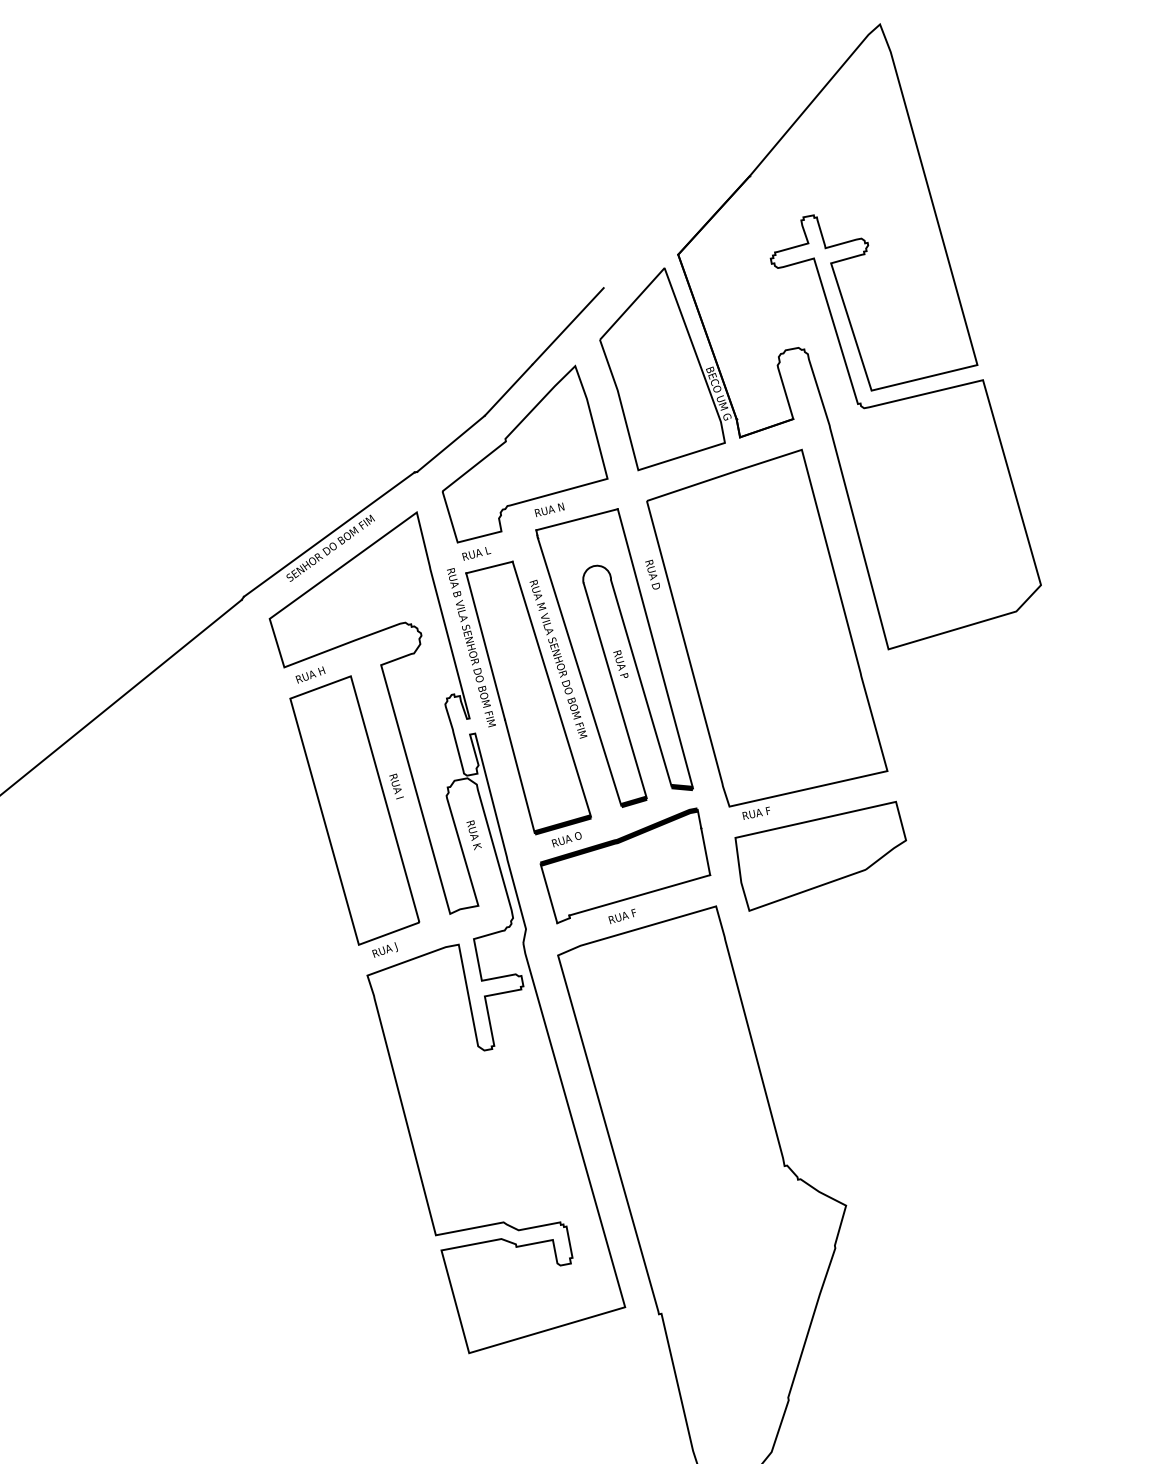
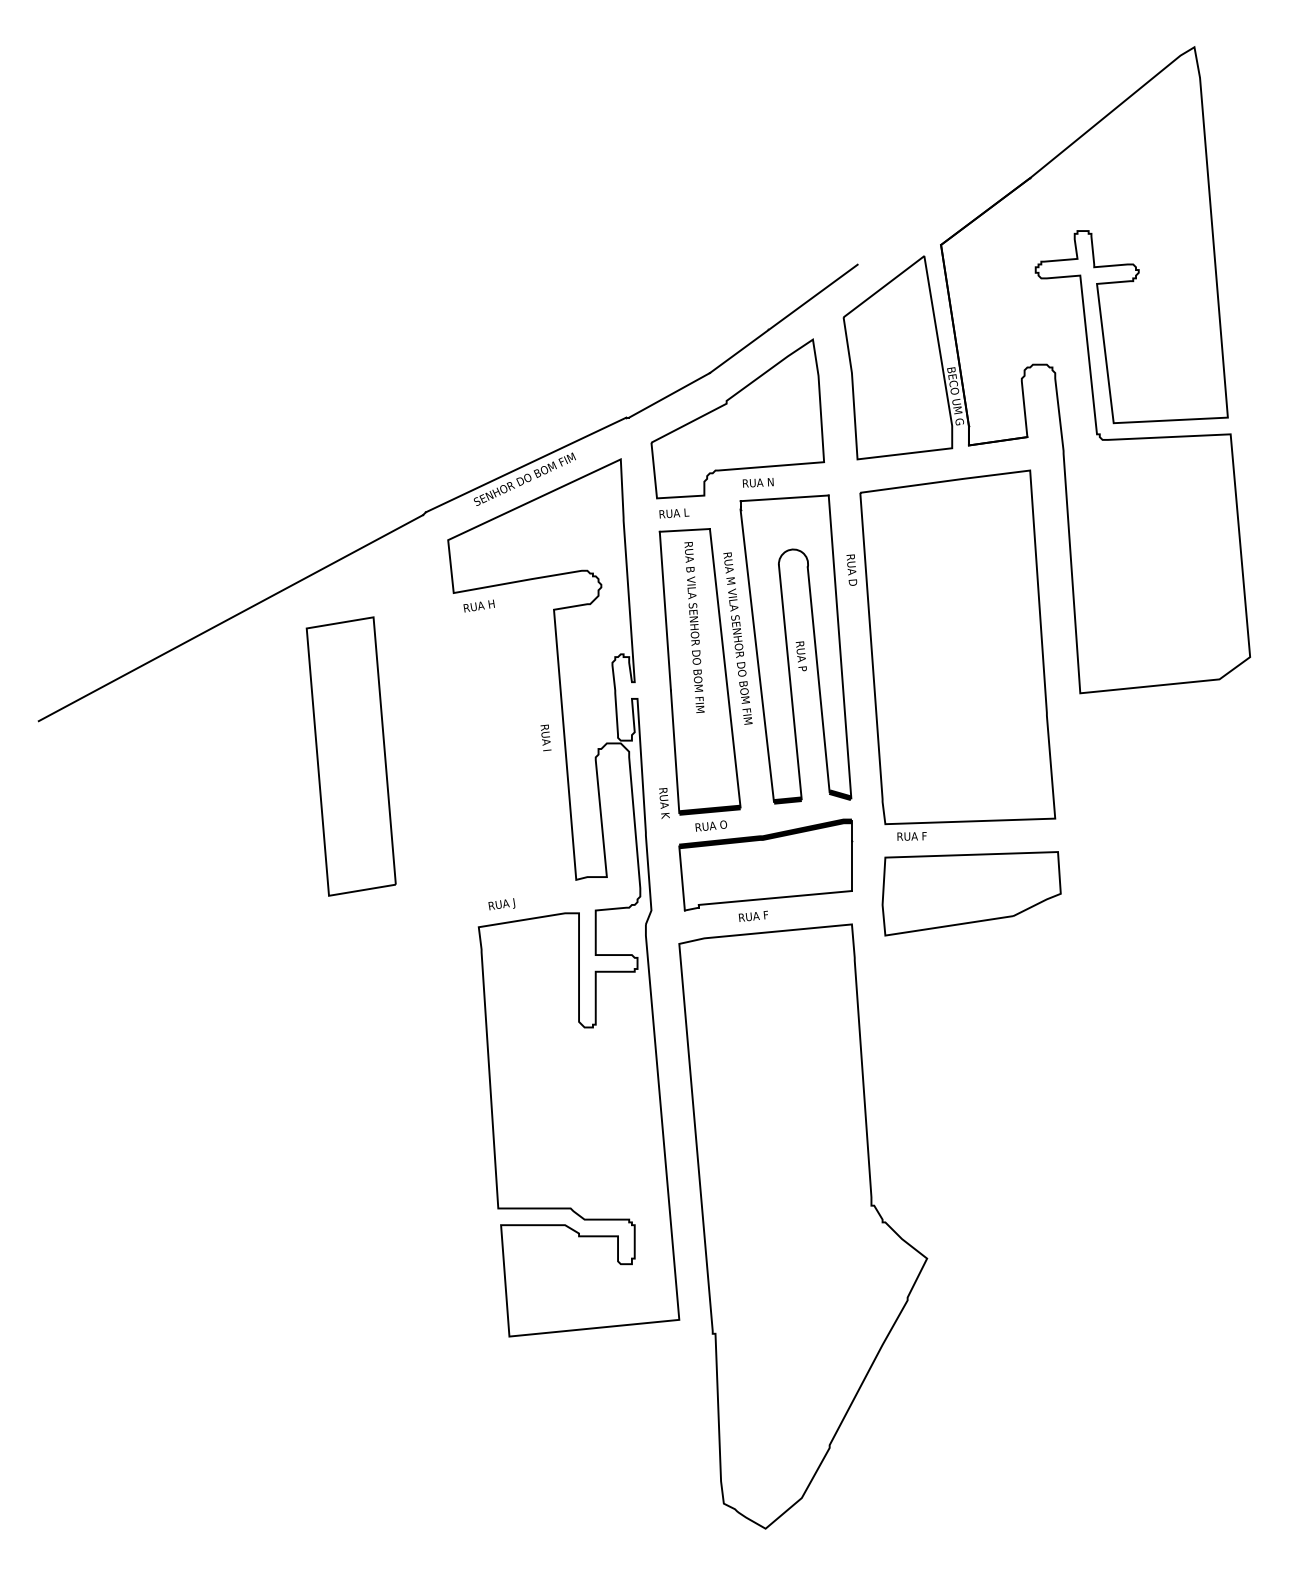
text: (471, 647) -> (694, 627), moved
part: (354, 810) -> (350, 756), moved
text: (474, 835) -> (664, 803), moved

